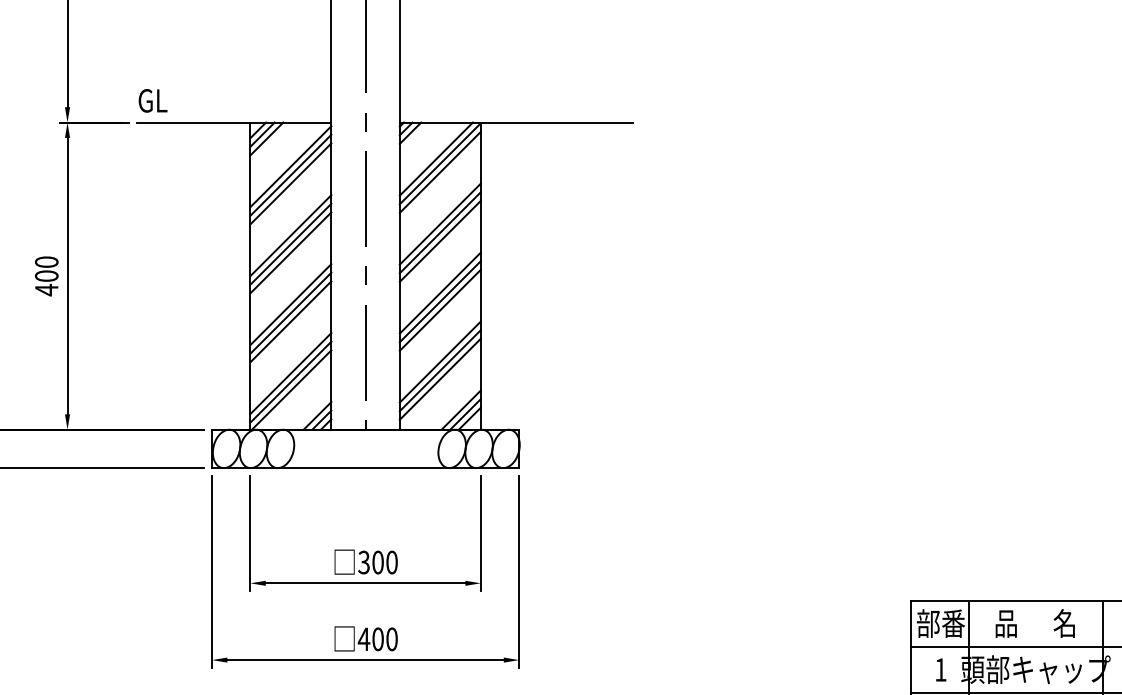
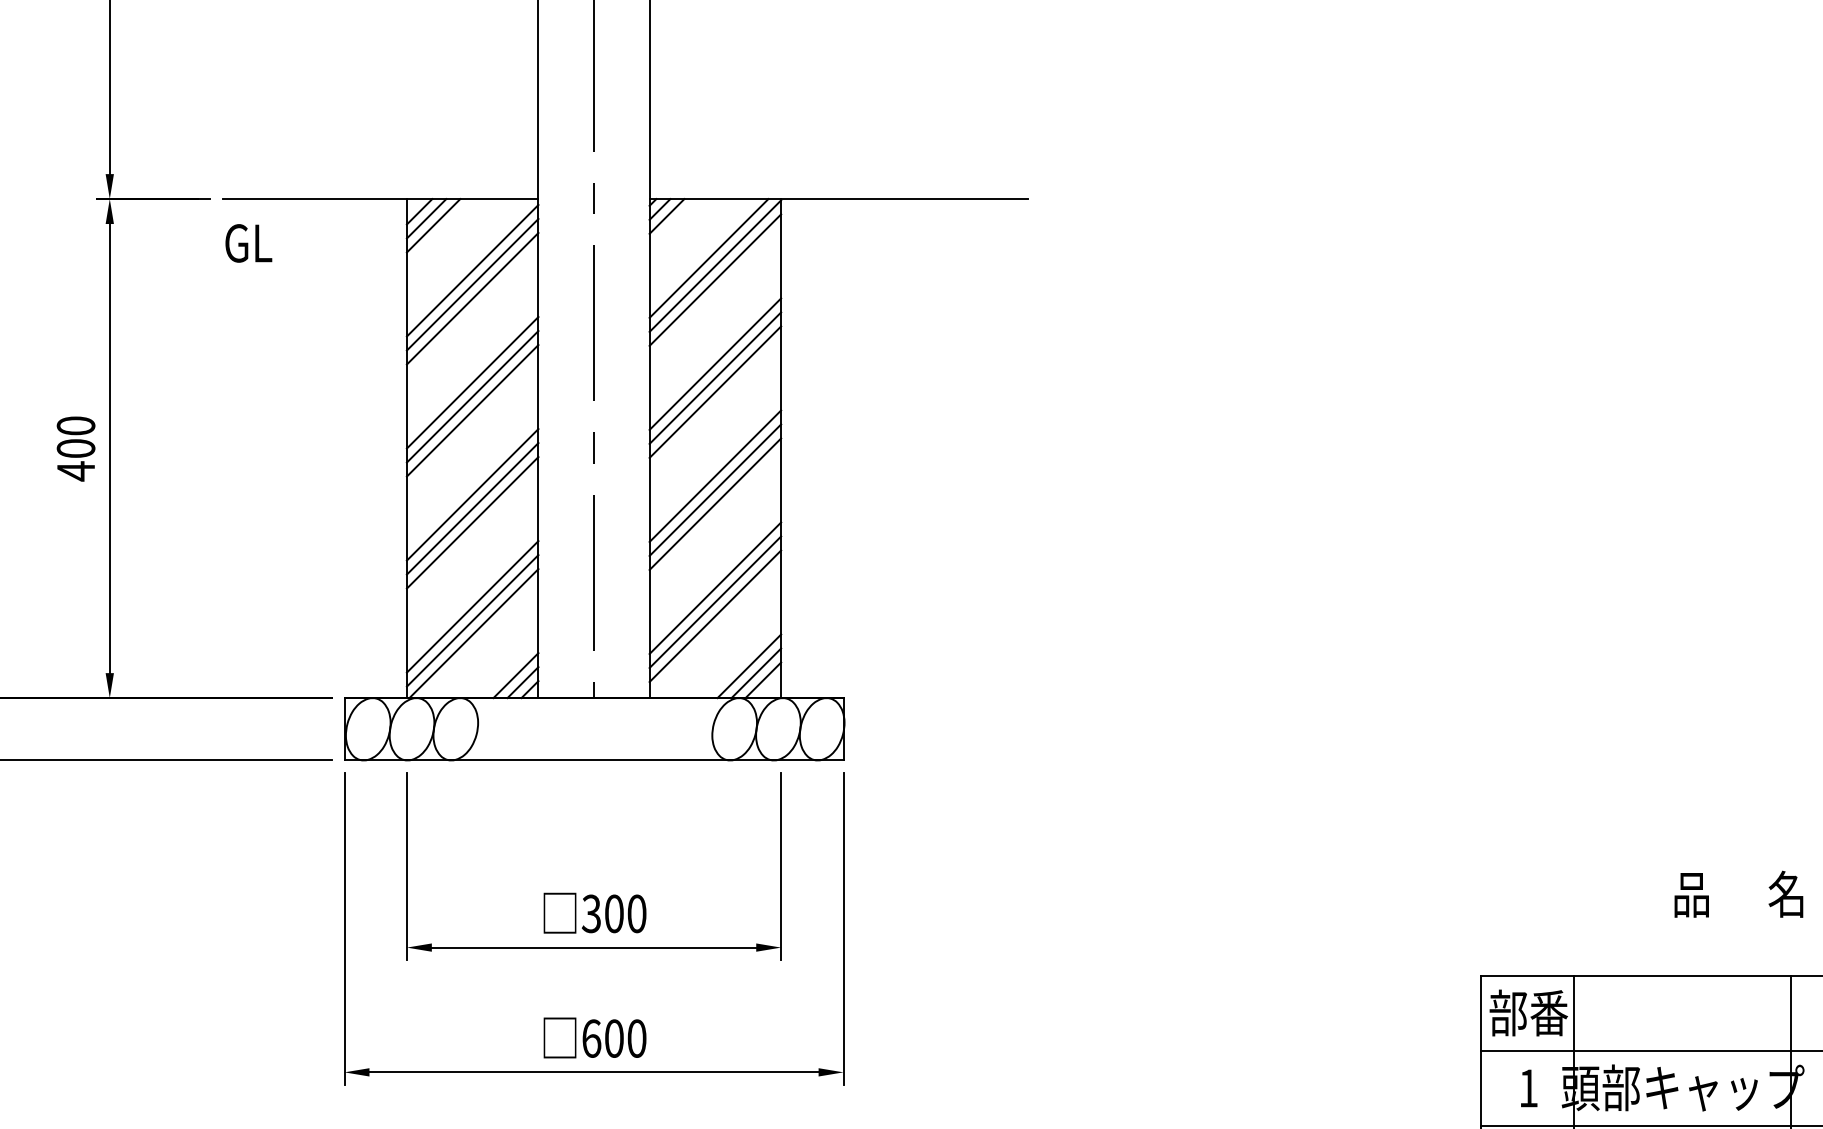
text: (152, 100) -> (247, 242), moved
text: (1034, 623) -> (1737, 894), moved
text: (363, 639) -> (590, 1038), 400 -> 600

